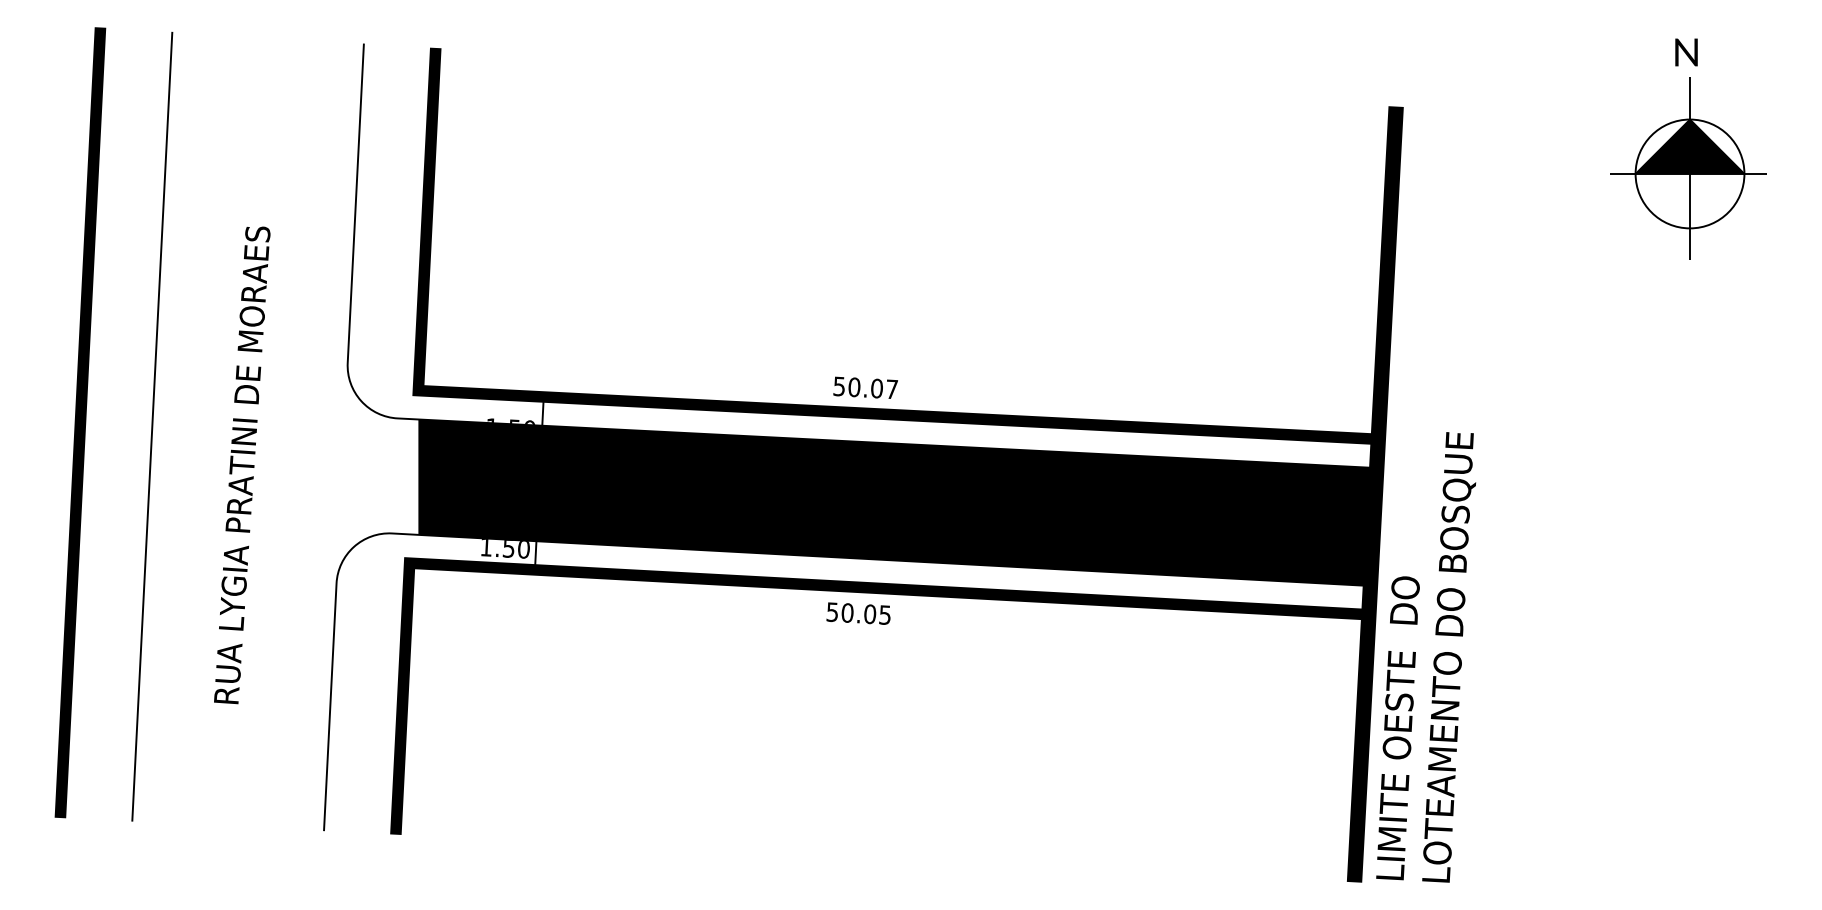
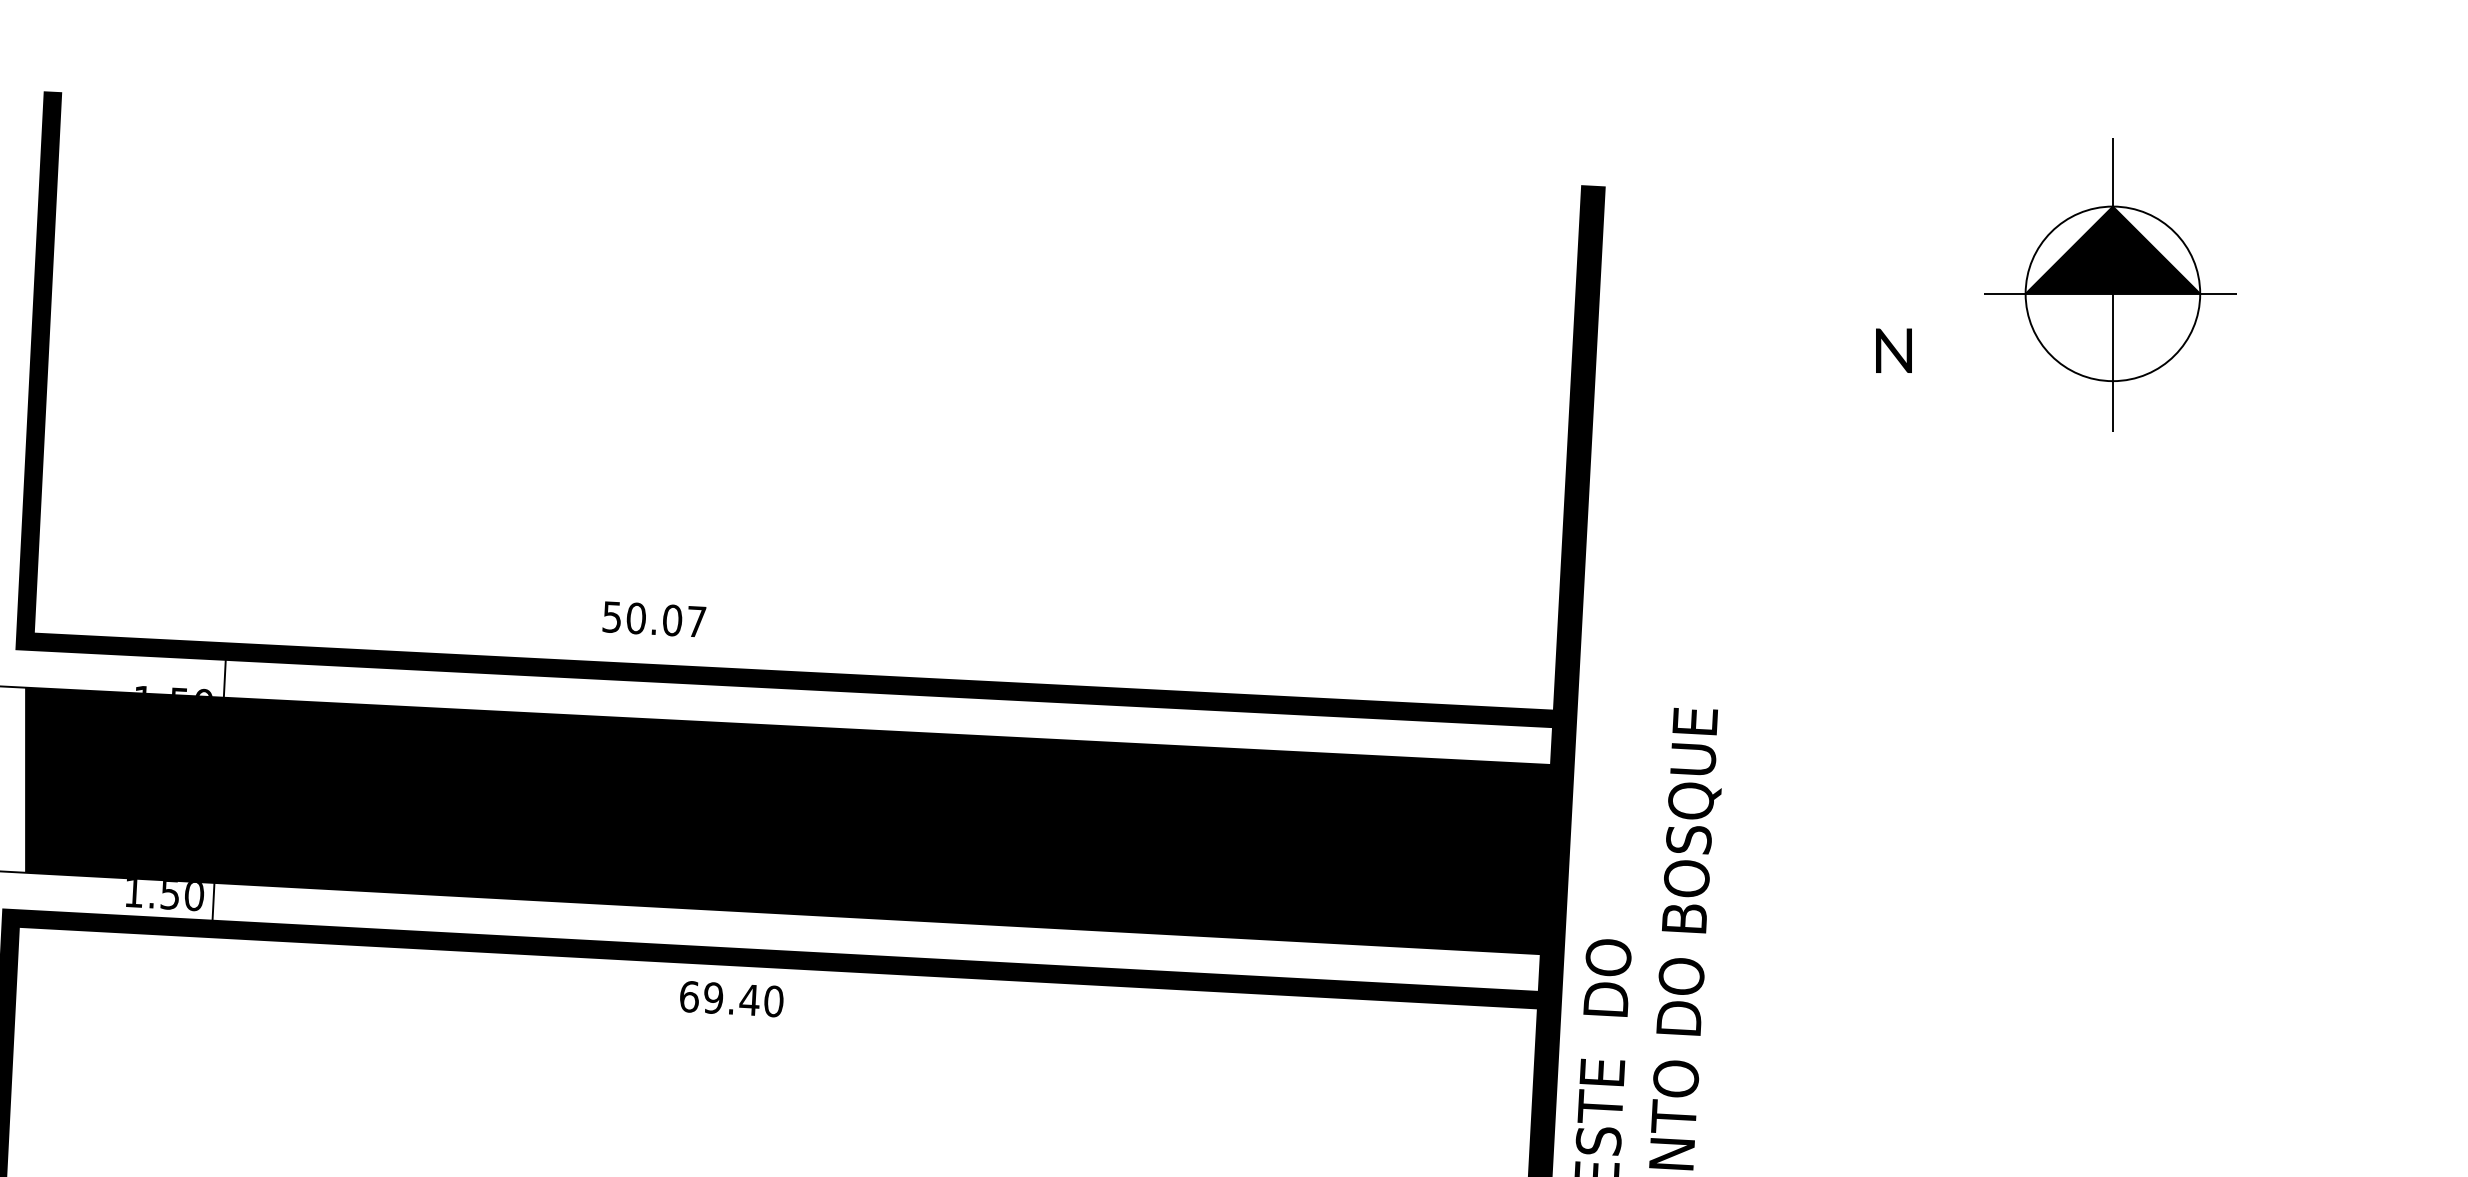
text: (1686, 52) -> (1893, 350), moved
part: (1688, 168) -> (2110, 285), moved
text: (865, 387) -> (654, 618), moved
text: (858, 613) -> (731, 998), 50.05 -> 69.40

